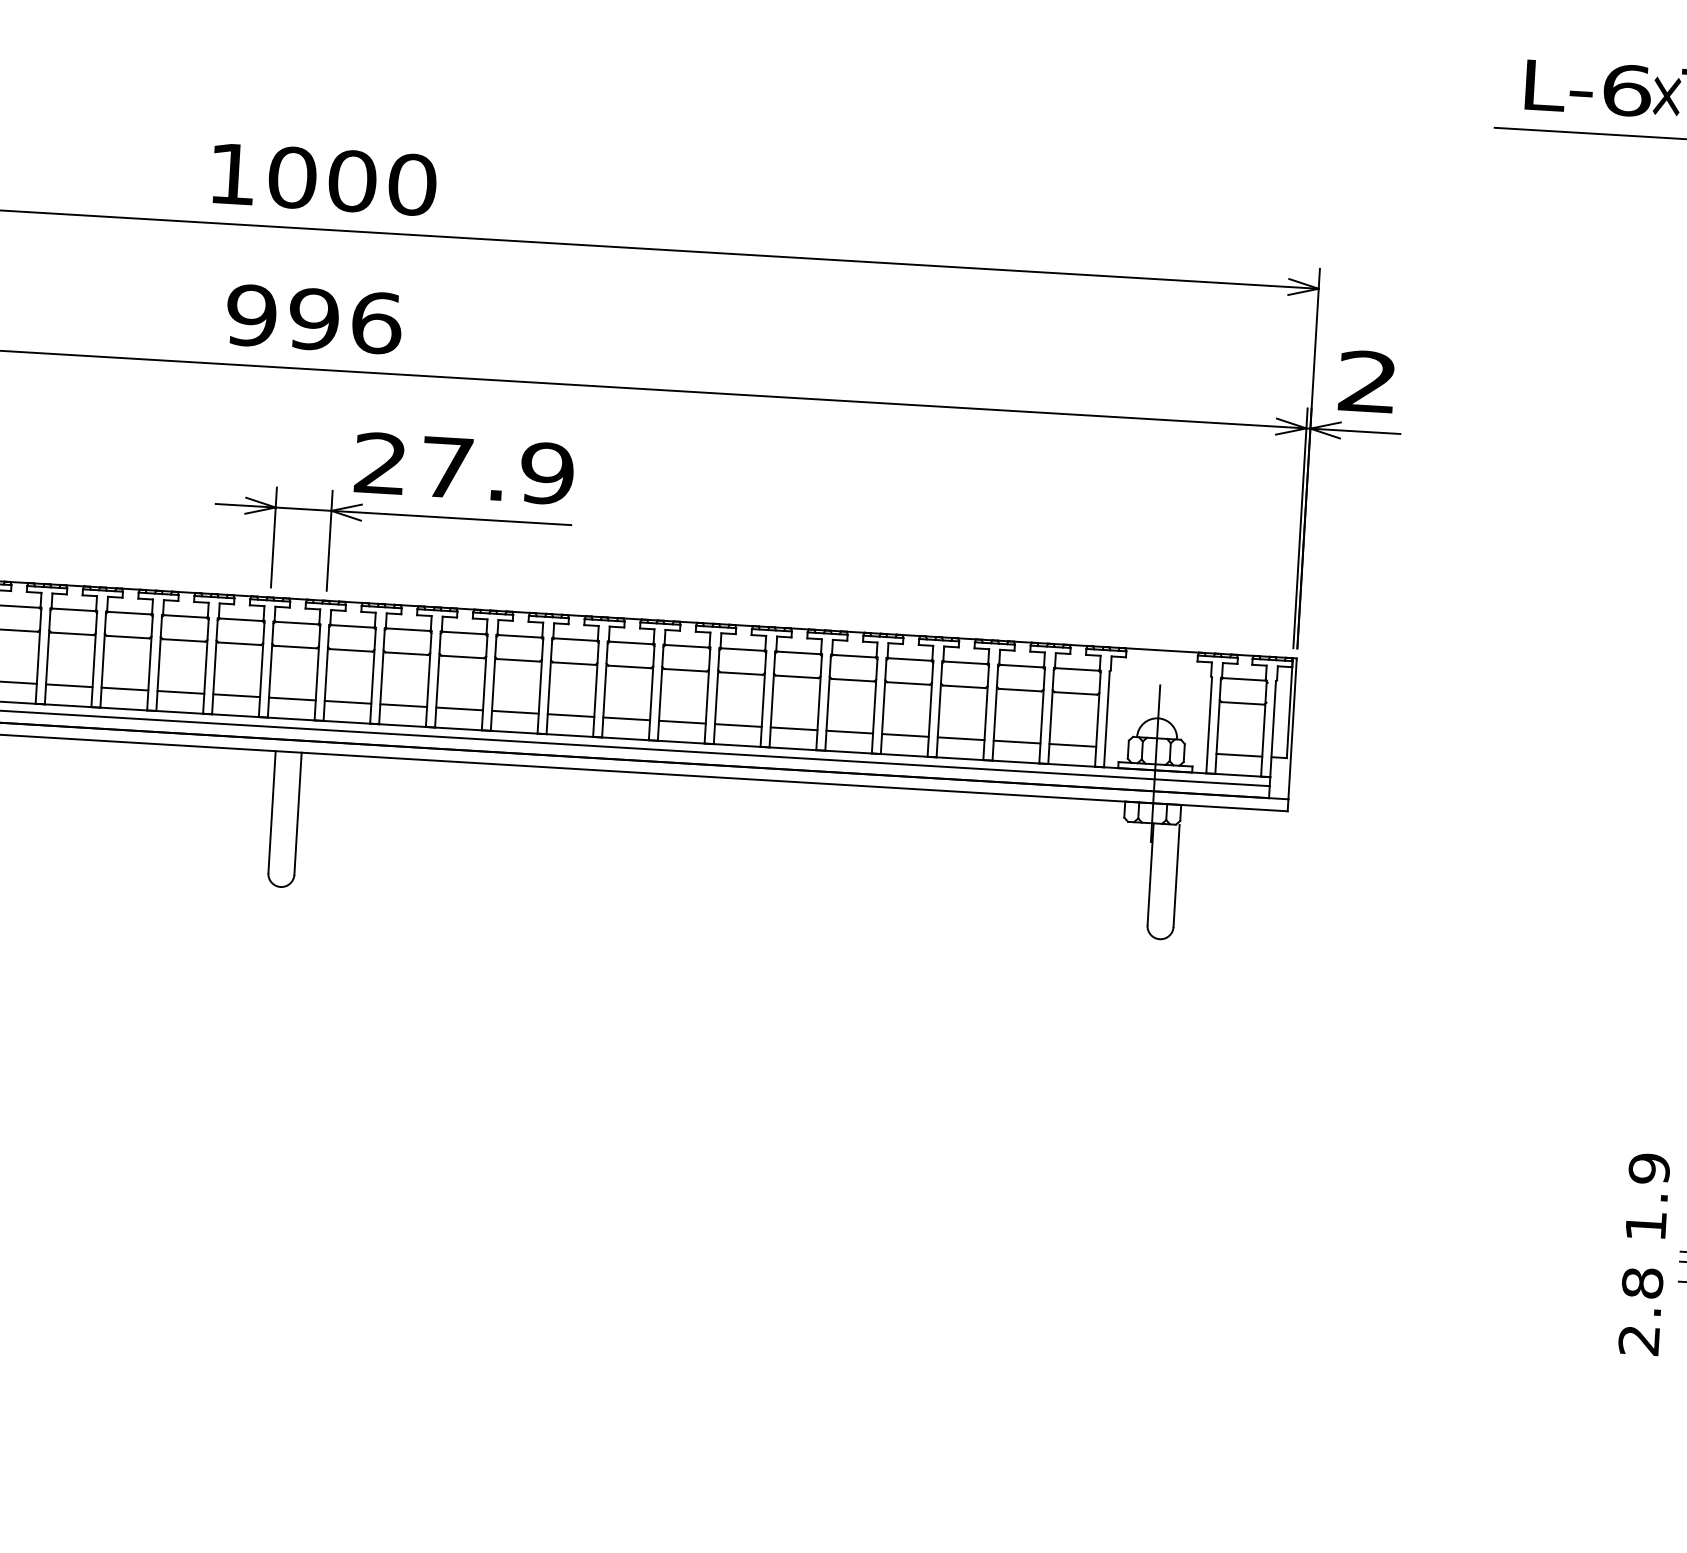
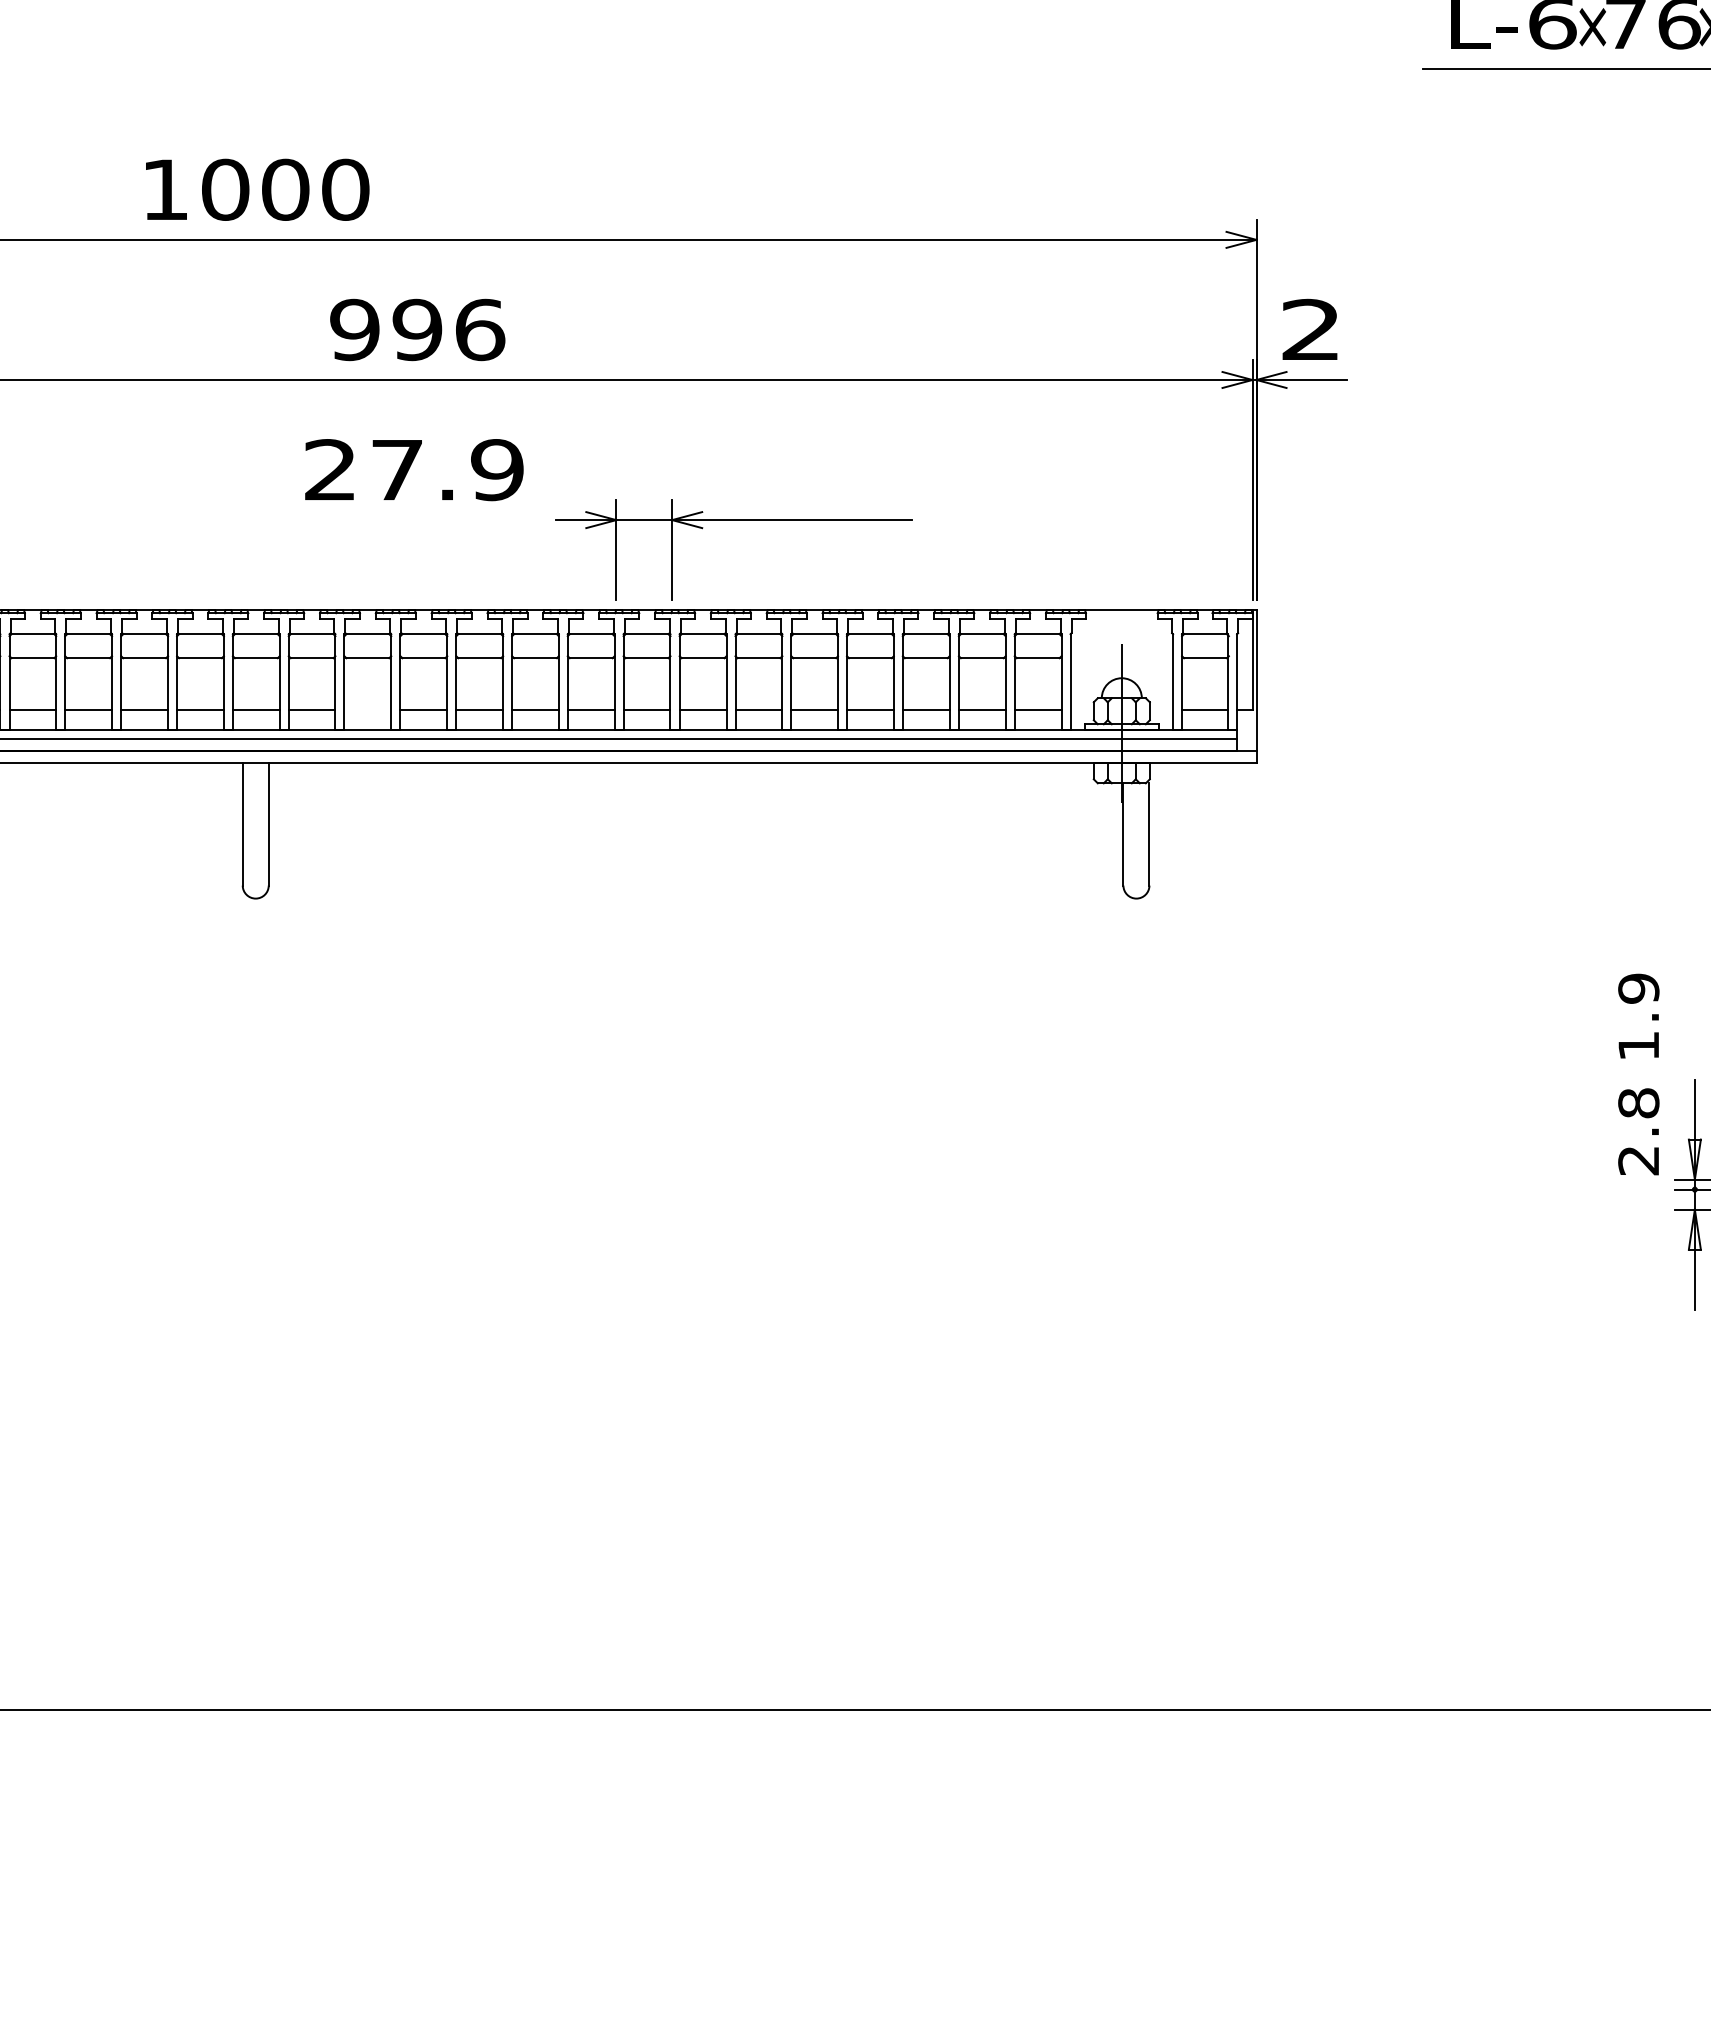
text: (314, 318) -> (417, 329), moved
part: (392, 514) -> (733, 520), moved
line: (403, 705) -> (367, 710), removed
text: (1644, 1254) -> (1638, 1074), moved

